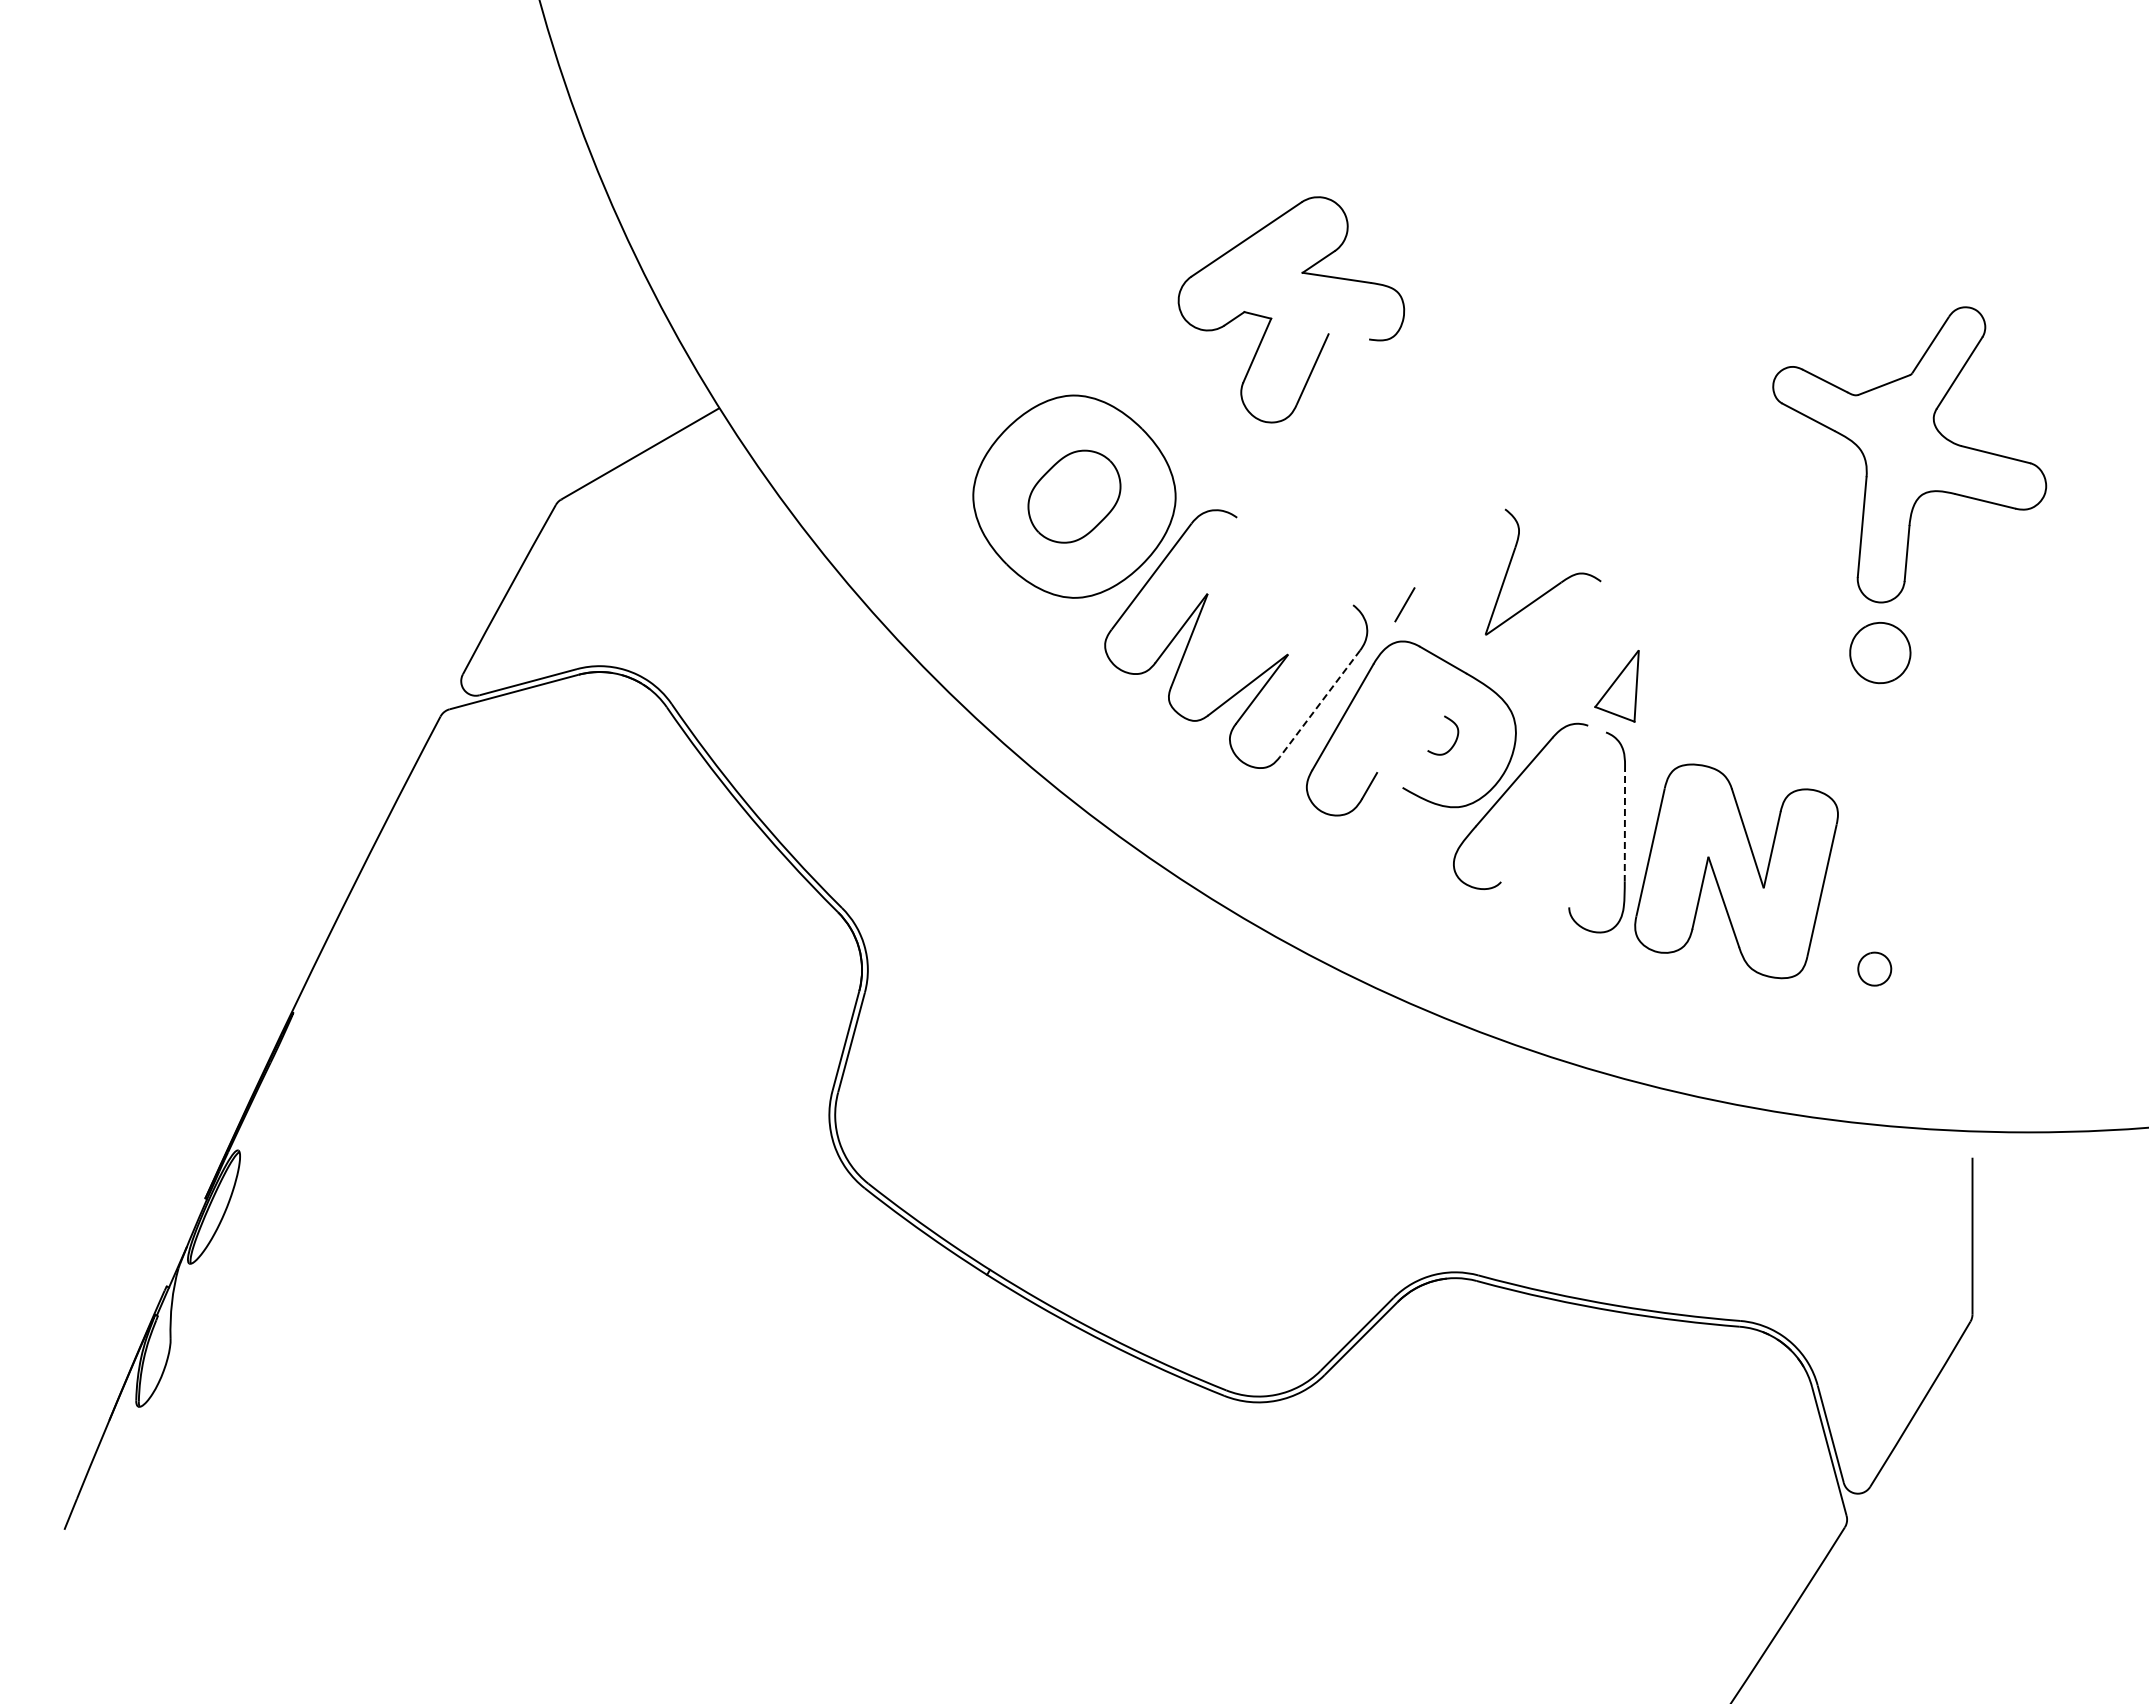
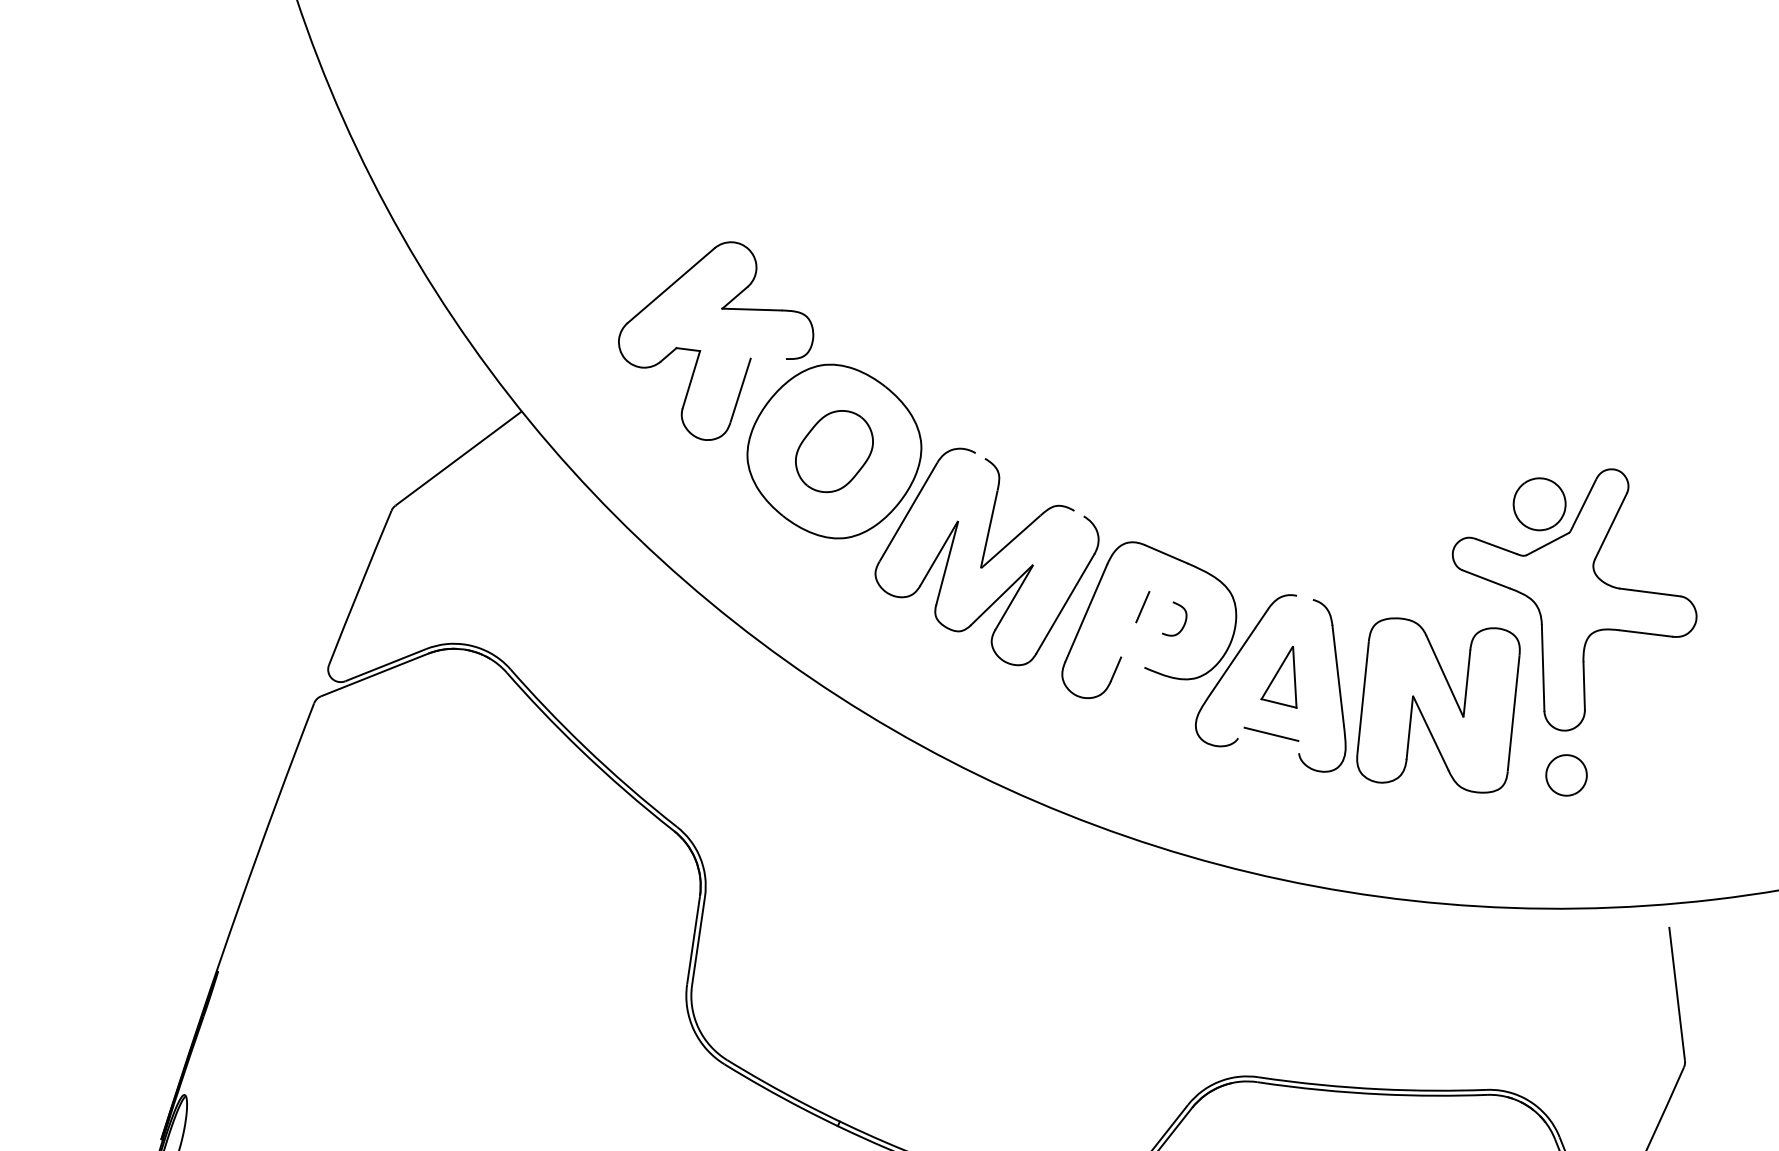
part: (1272, 318) -> (701, 350), moved
part: (1909, 454) -> (1576, 601), moved
part: (1553, 586) -> (1034, 519), moved
line: (1404, 604) -> (1142, 606), moved
part: (1616, 686) -> (1277, 679), moved
line: (1319, 704) -> (1064, 604), dashed -> solid
line: (1624, 823) -> (1337, 675), dashed -> solid
line: (1539, 881) -> (1270, 734), added
part: (1874, 968) -> (1566, 774), size x1.43

